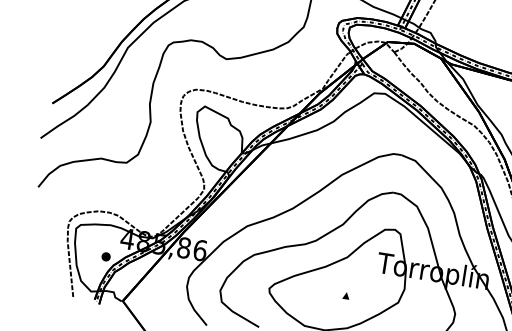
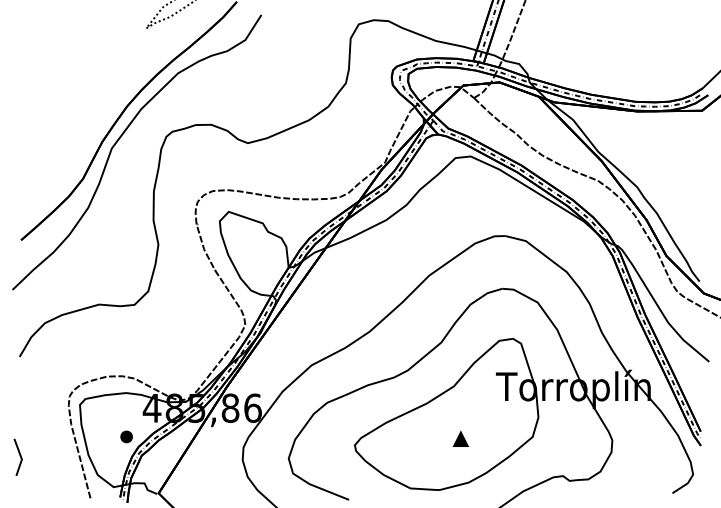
line: (26, 258) -> (19, 456), added
part: (346, 295) -> (460, 438), size x1.67

